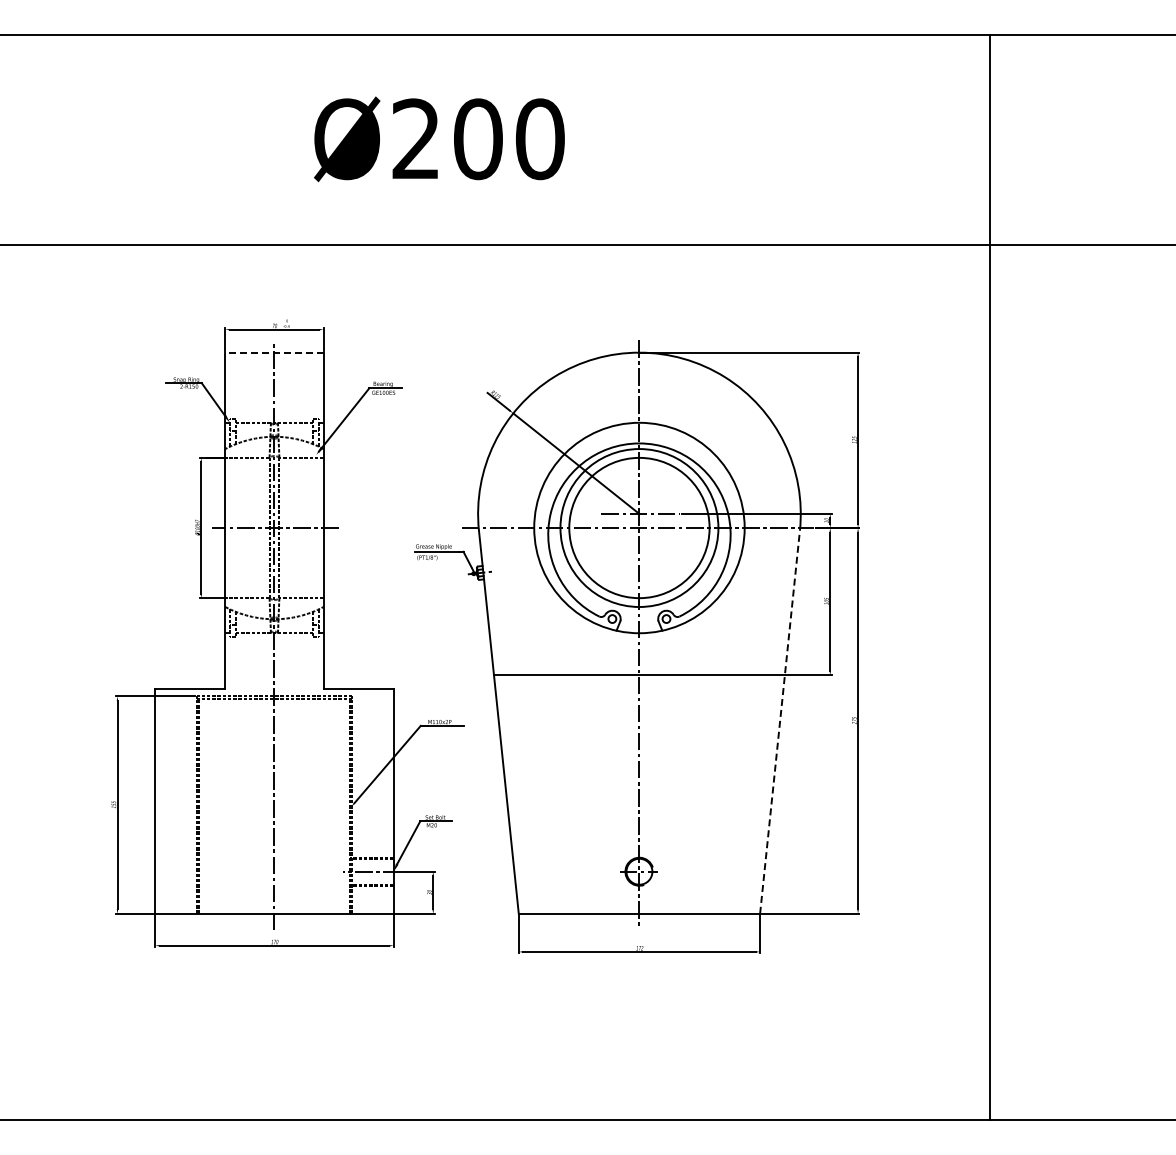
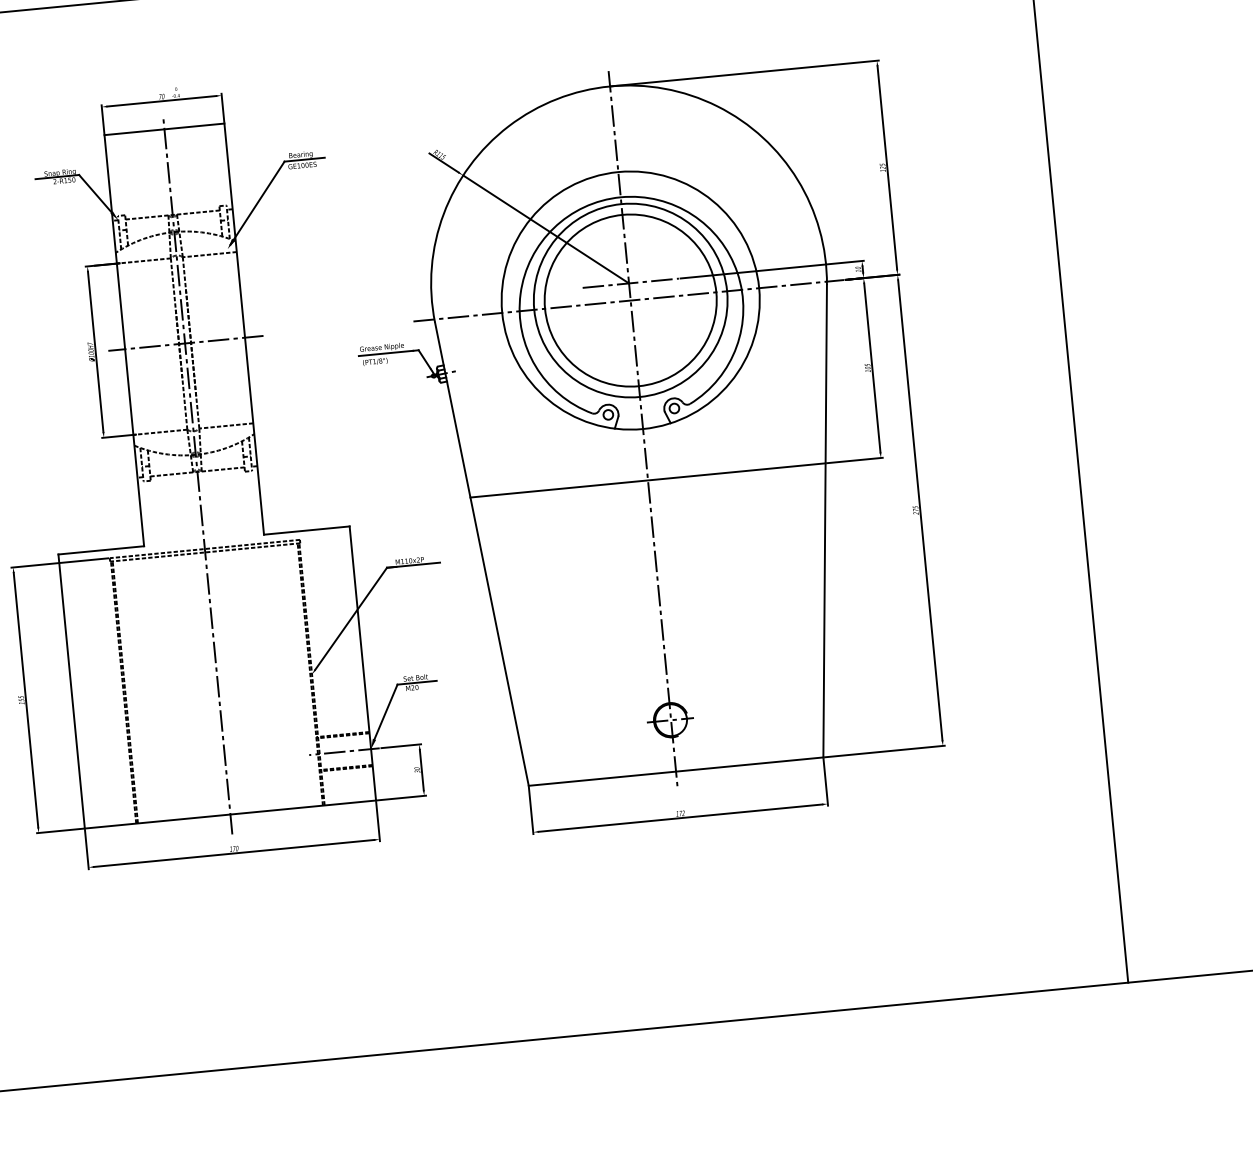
line: (273, 352) -> (163, 129), dashed -> solid
line: (780, 722) -> (825, 521), dashed -> solid

